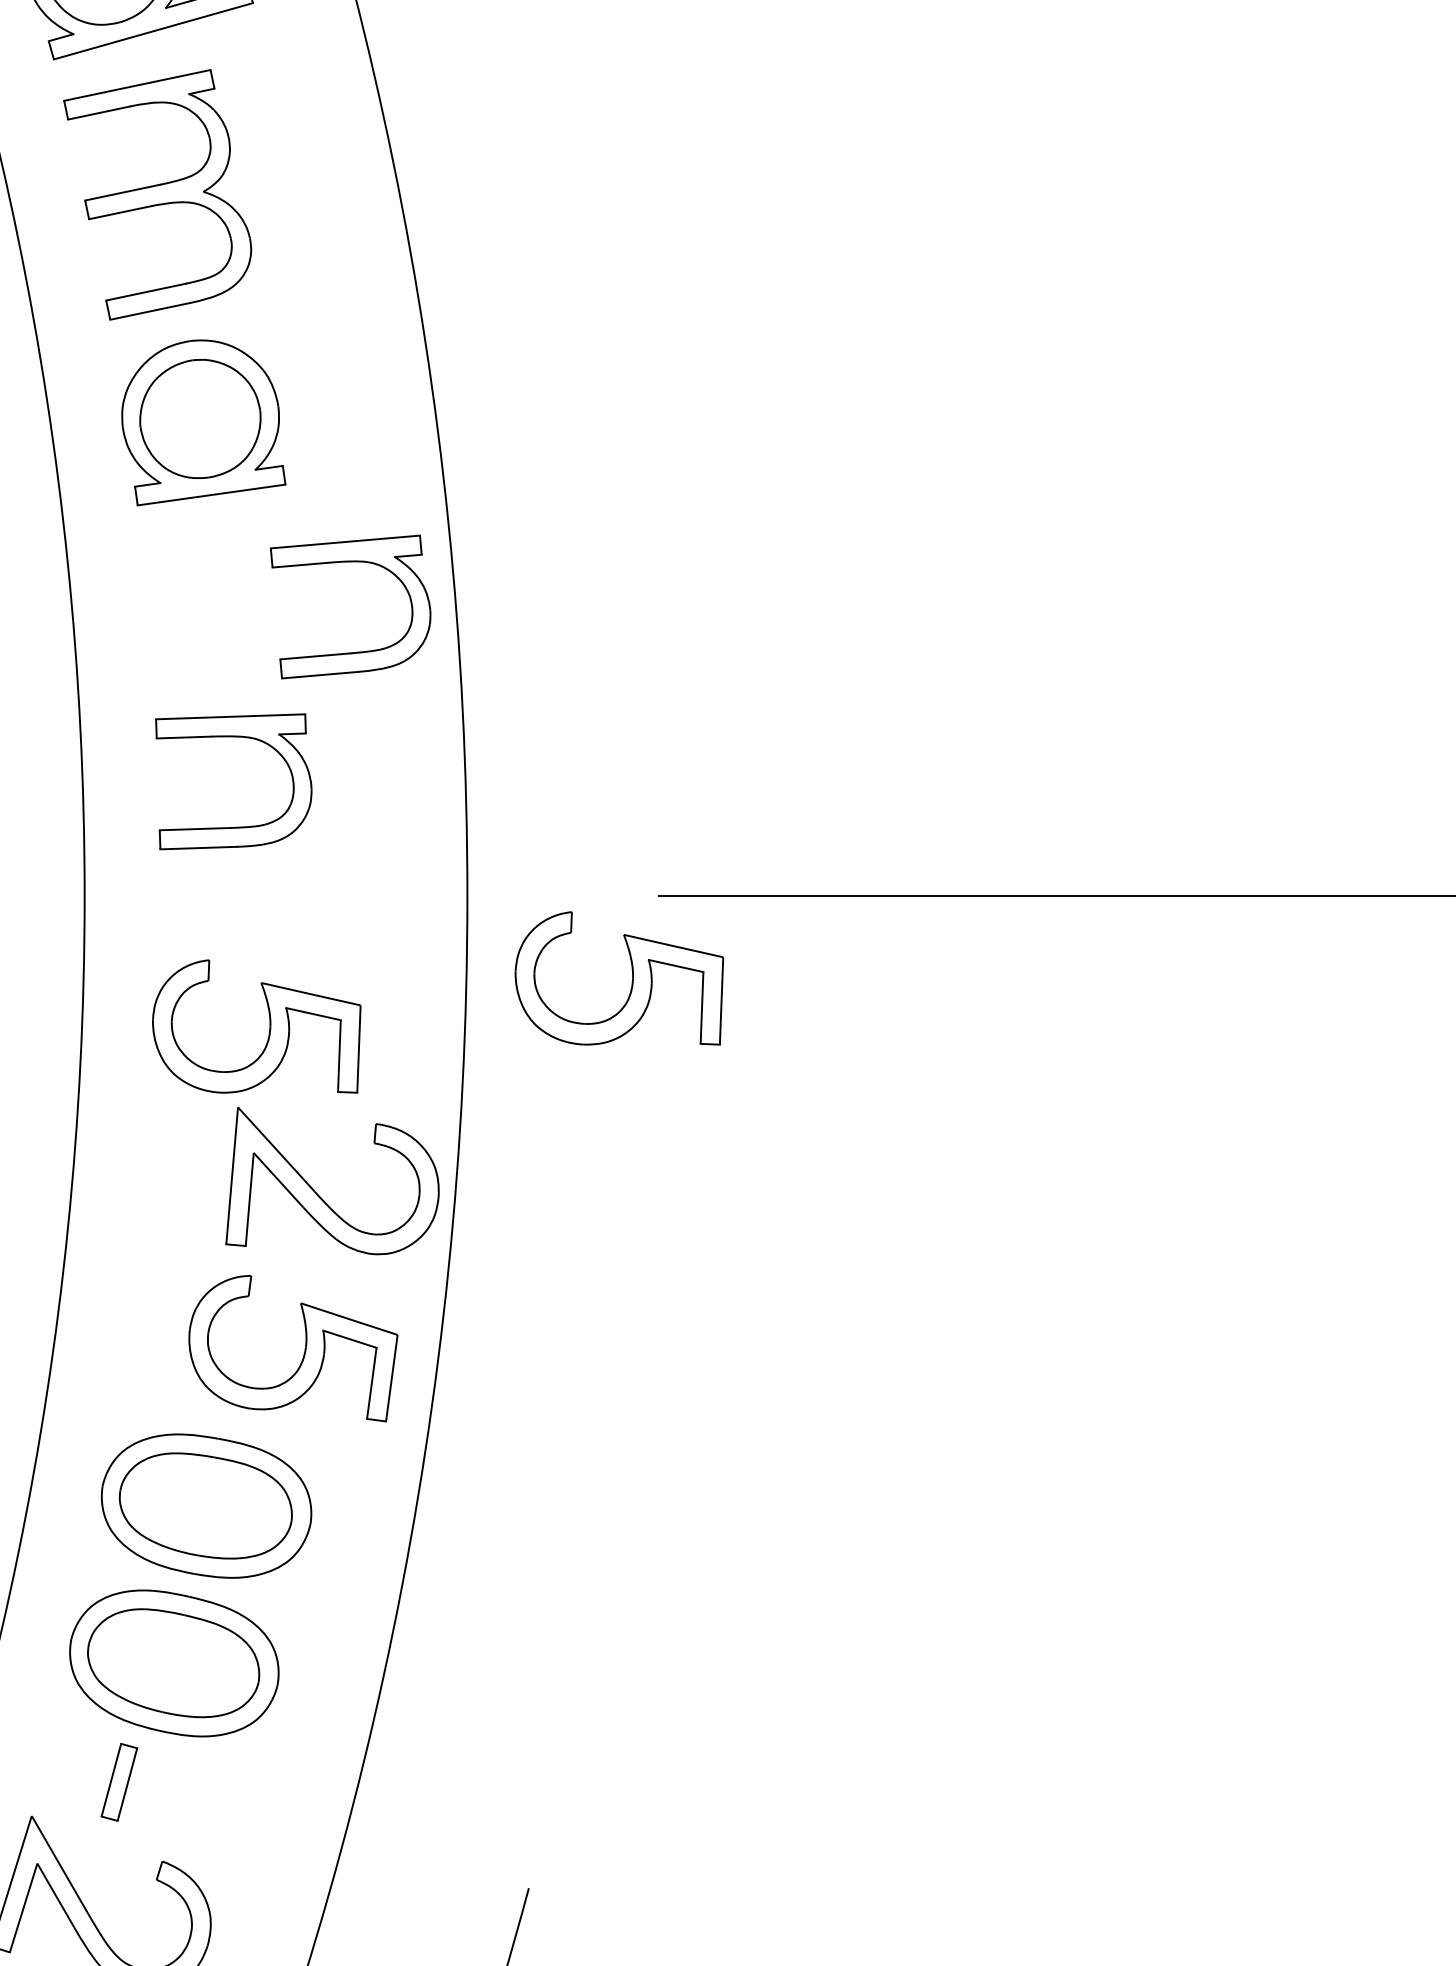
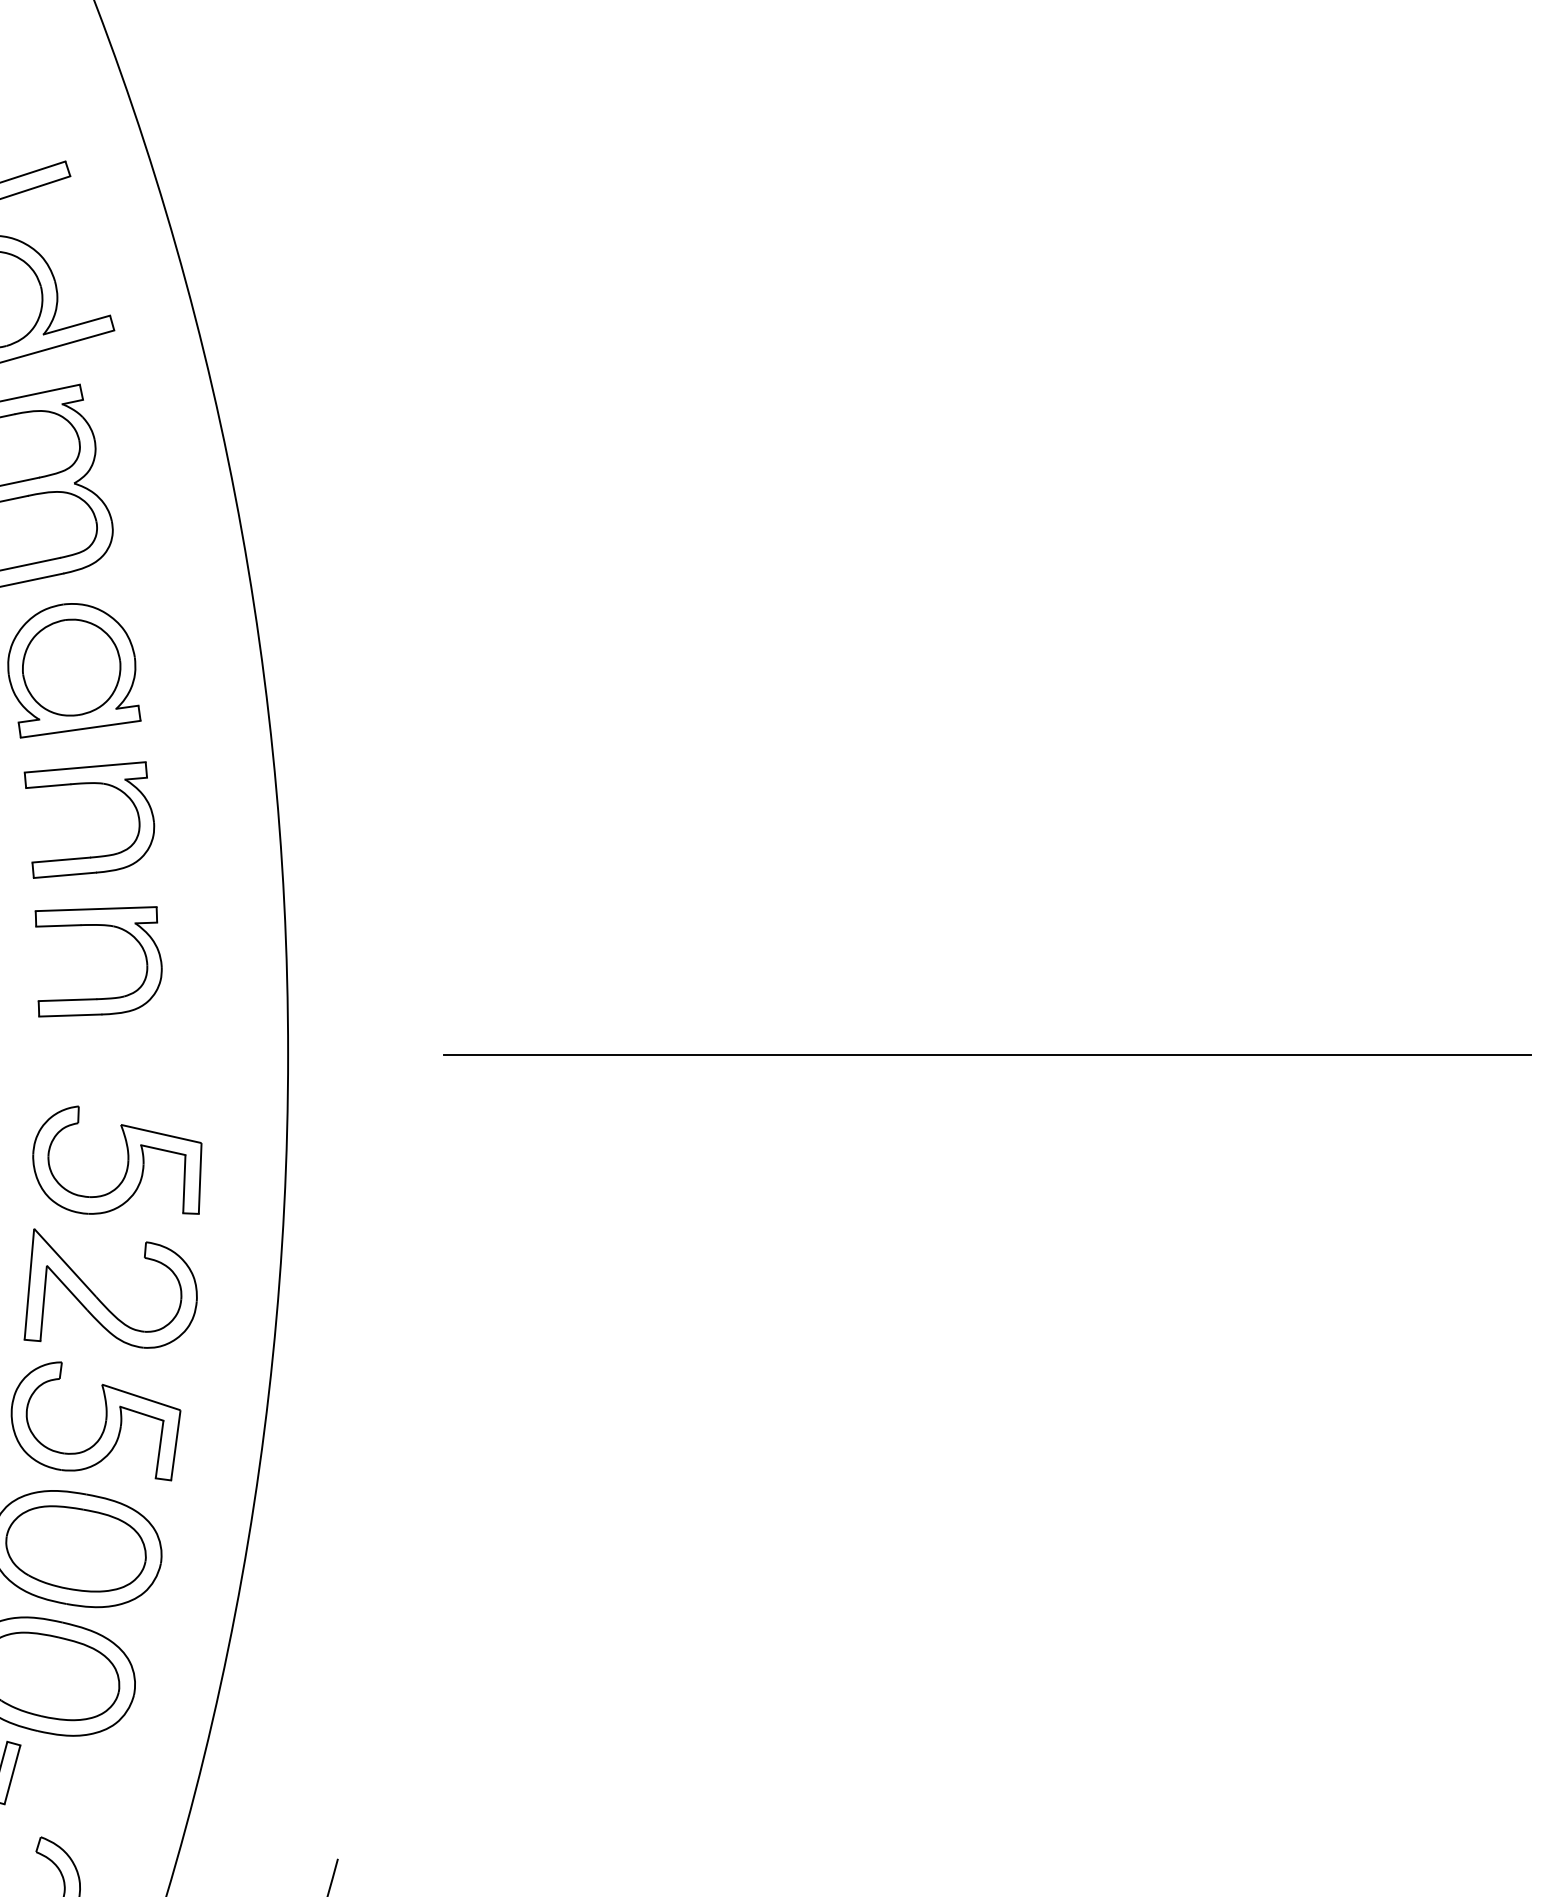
part: (350, 563) -> (89, 784), moved
part: (631, 977) -> (421, 1120), removed
part: (317, 1192) -> (98, 1297), moved
part: (303, 1351) -> (104, 1423), moved

